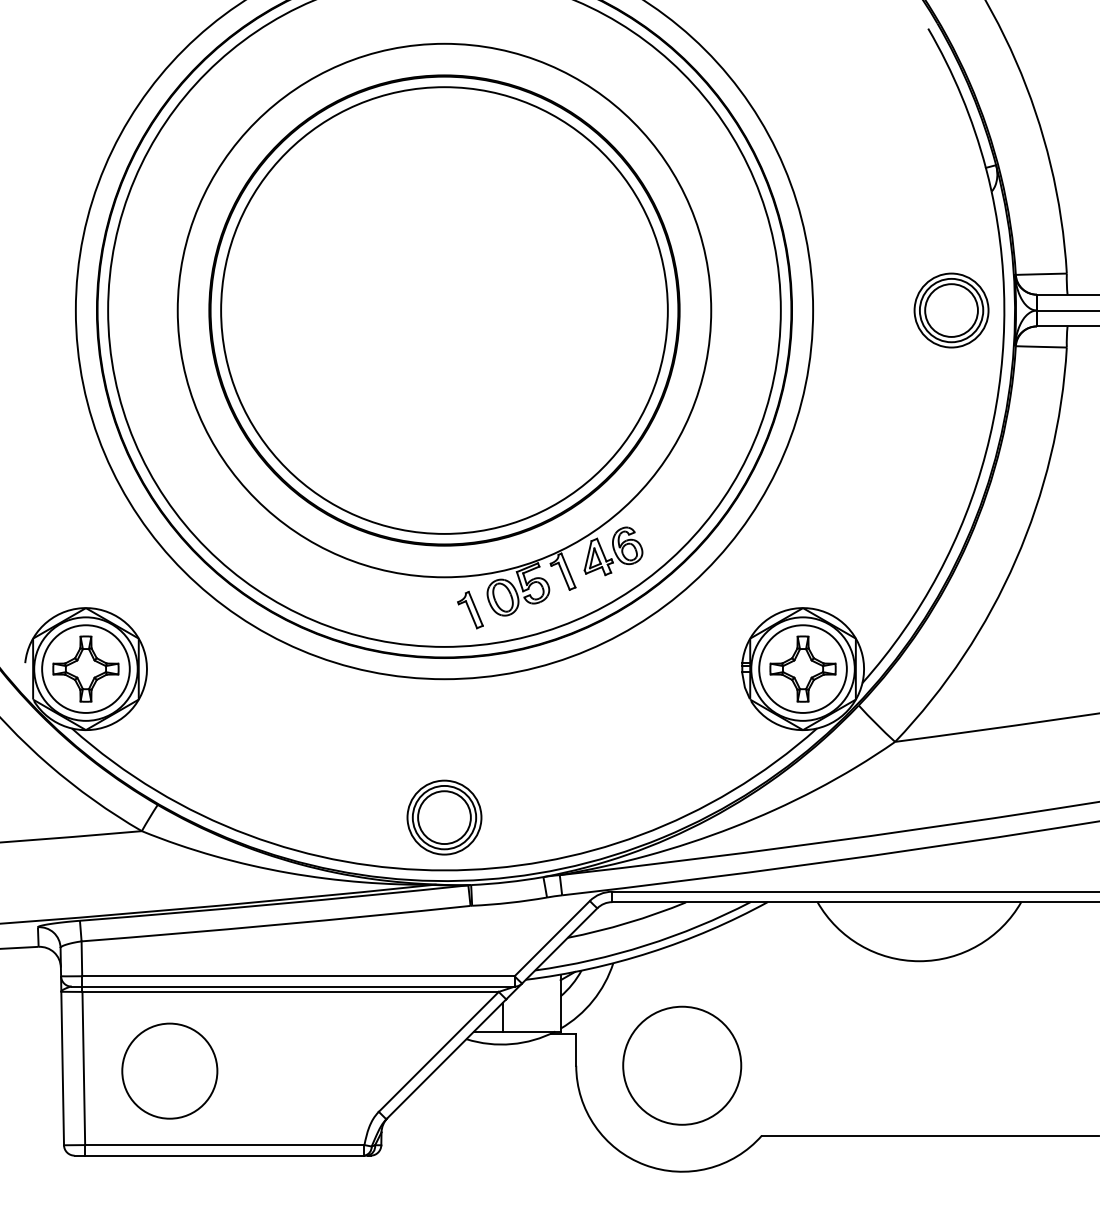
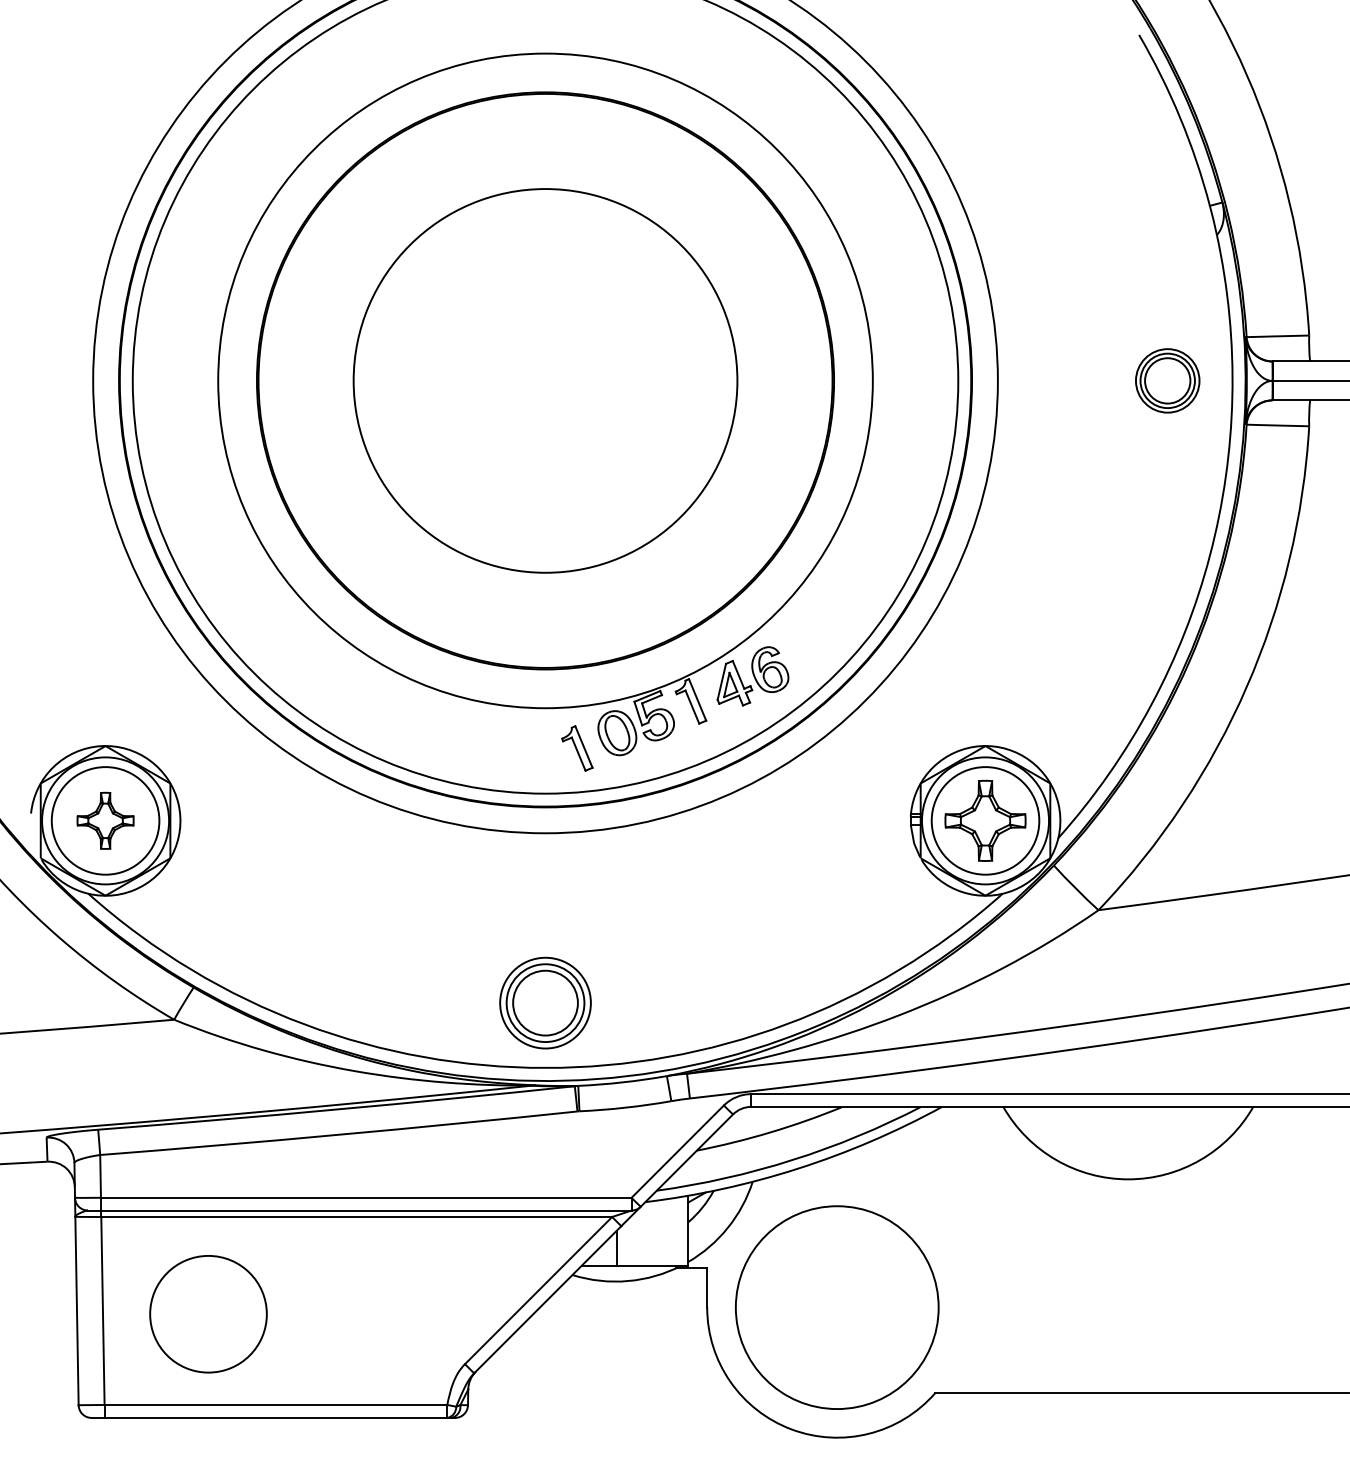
circle: (444, 310) -> (545, 380), size x0.7
part: (951, 310) -> (1167, 380), size x0.7
part: (85, 668) -> (105, 820), size x0.7
circle: (682, 1065) -> (837, 1307), size x1.4

